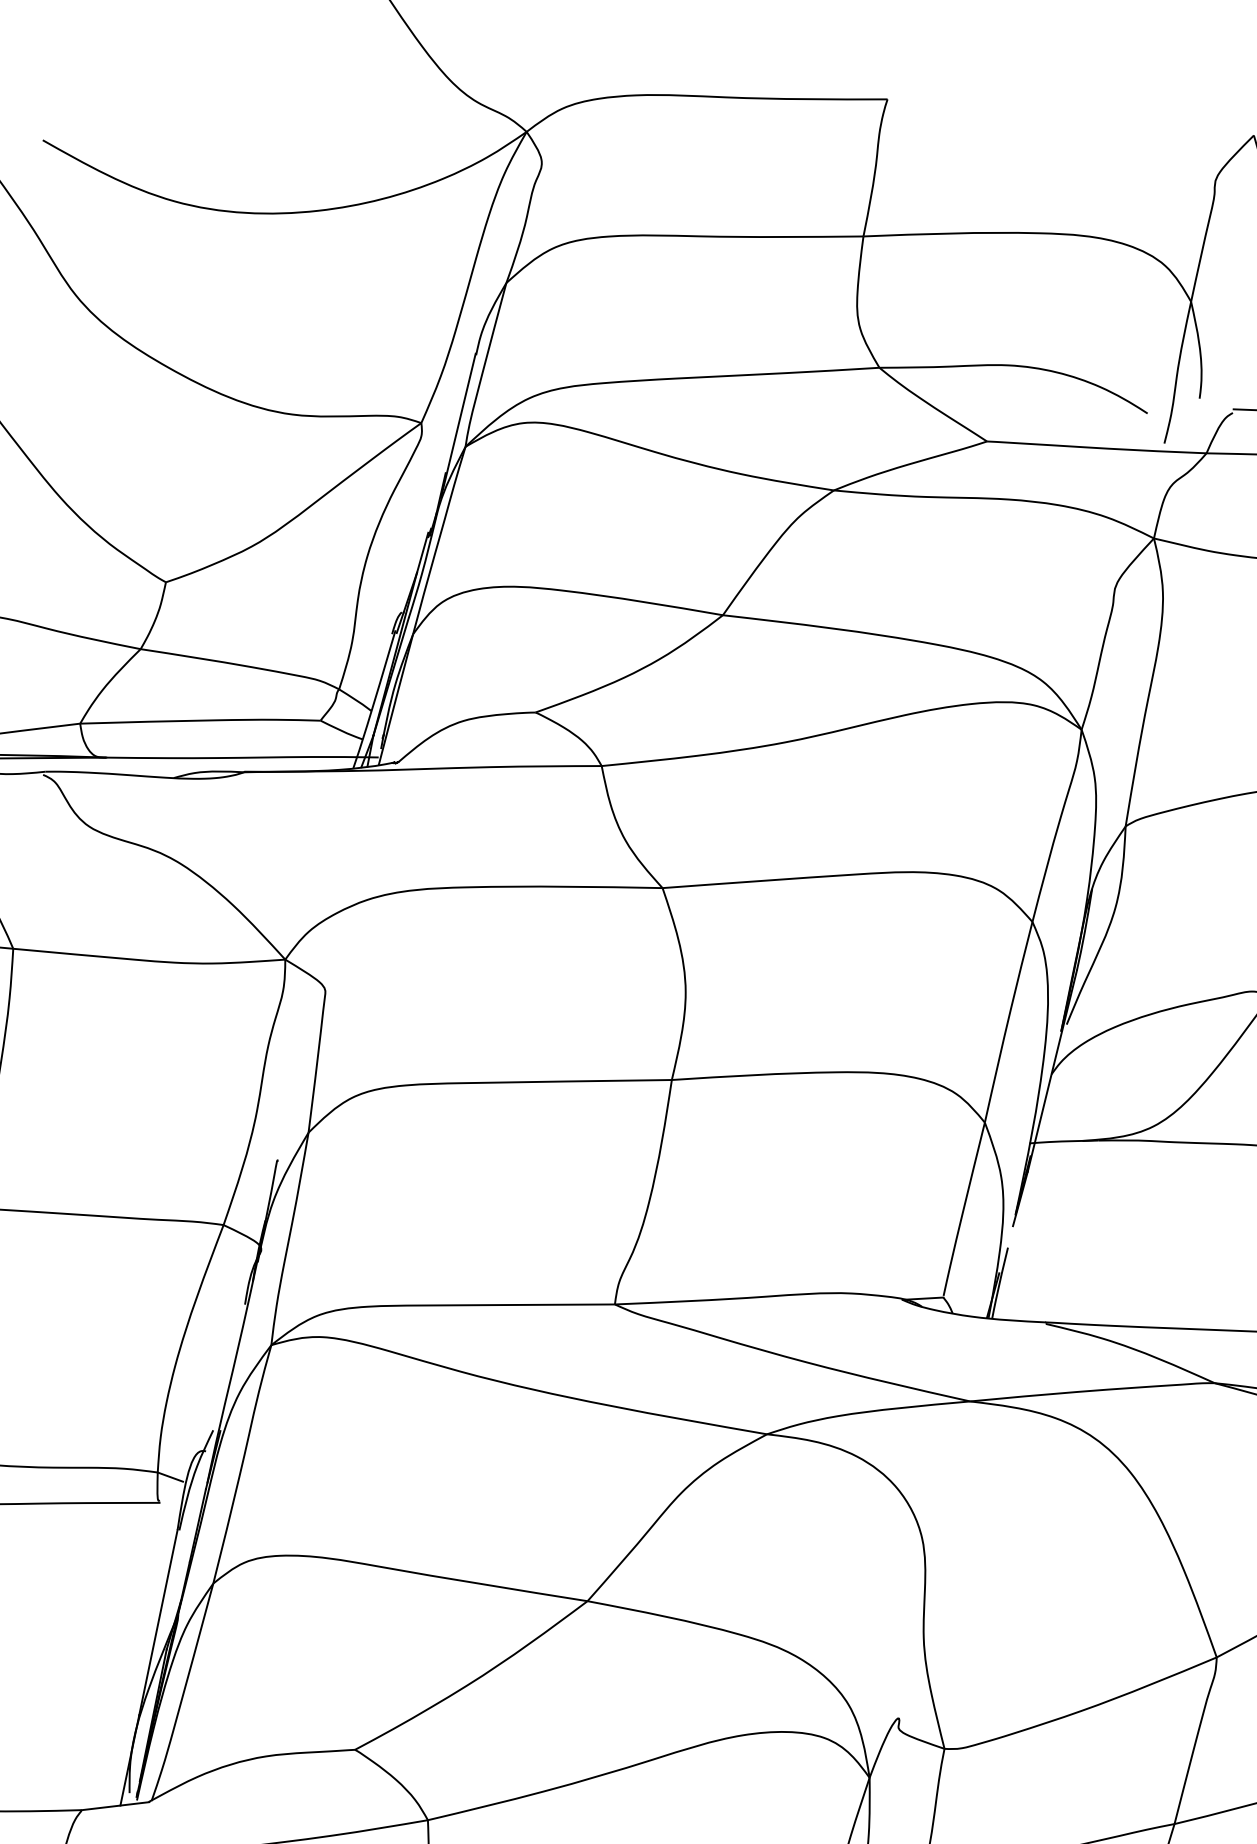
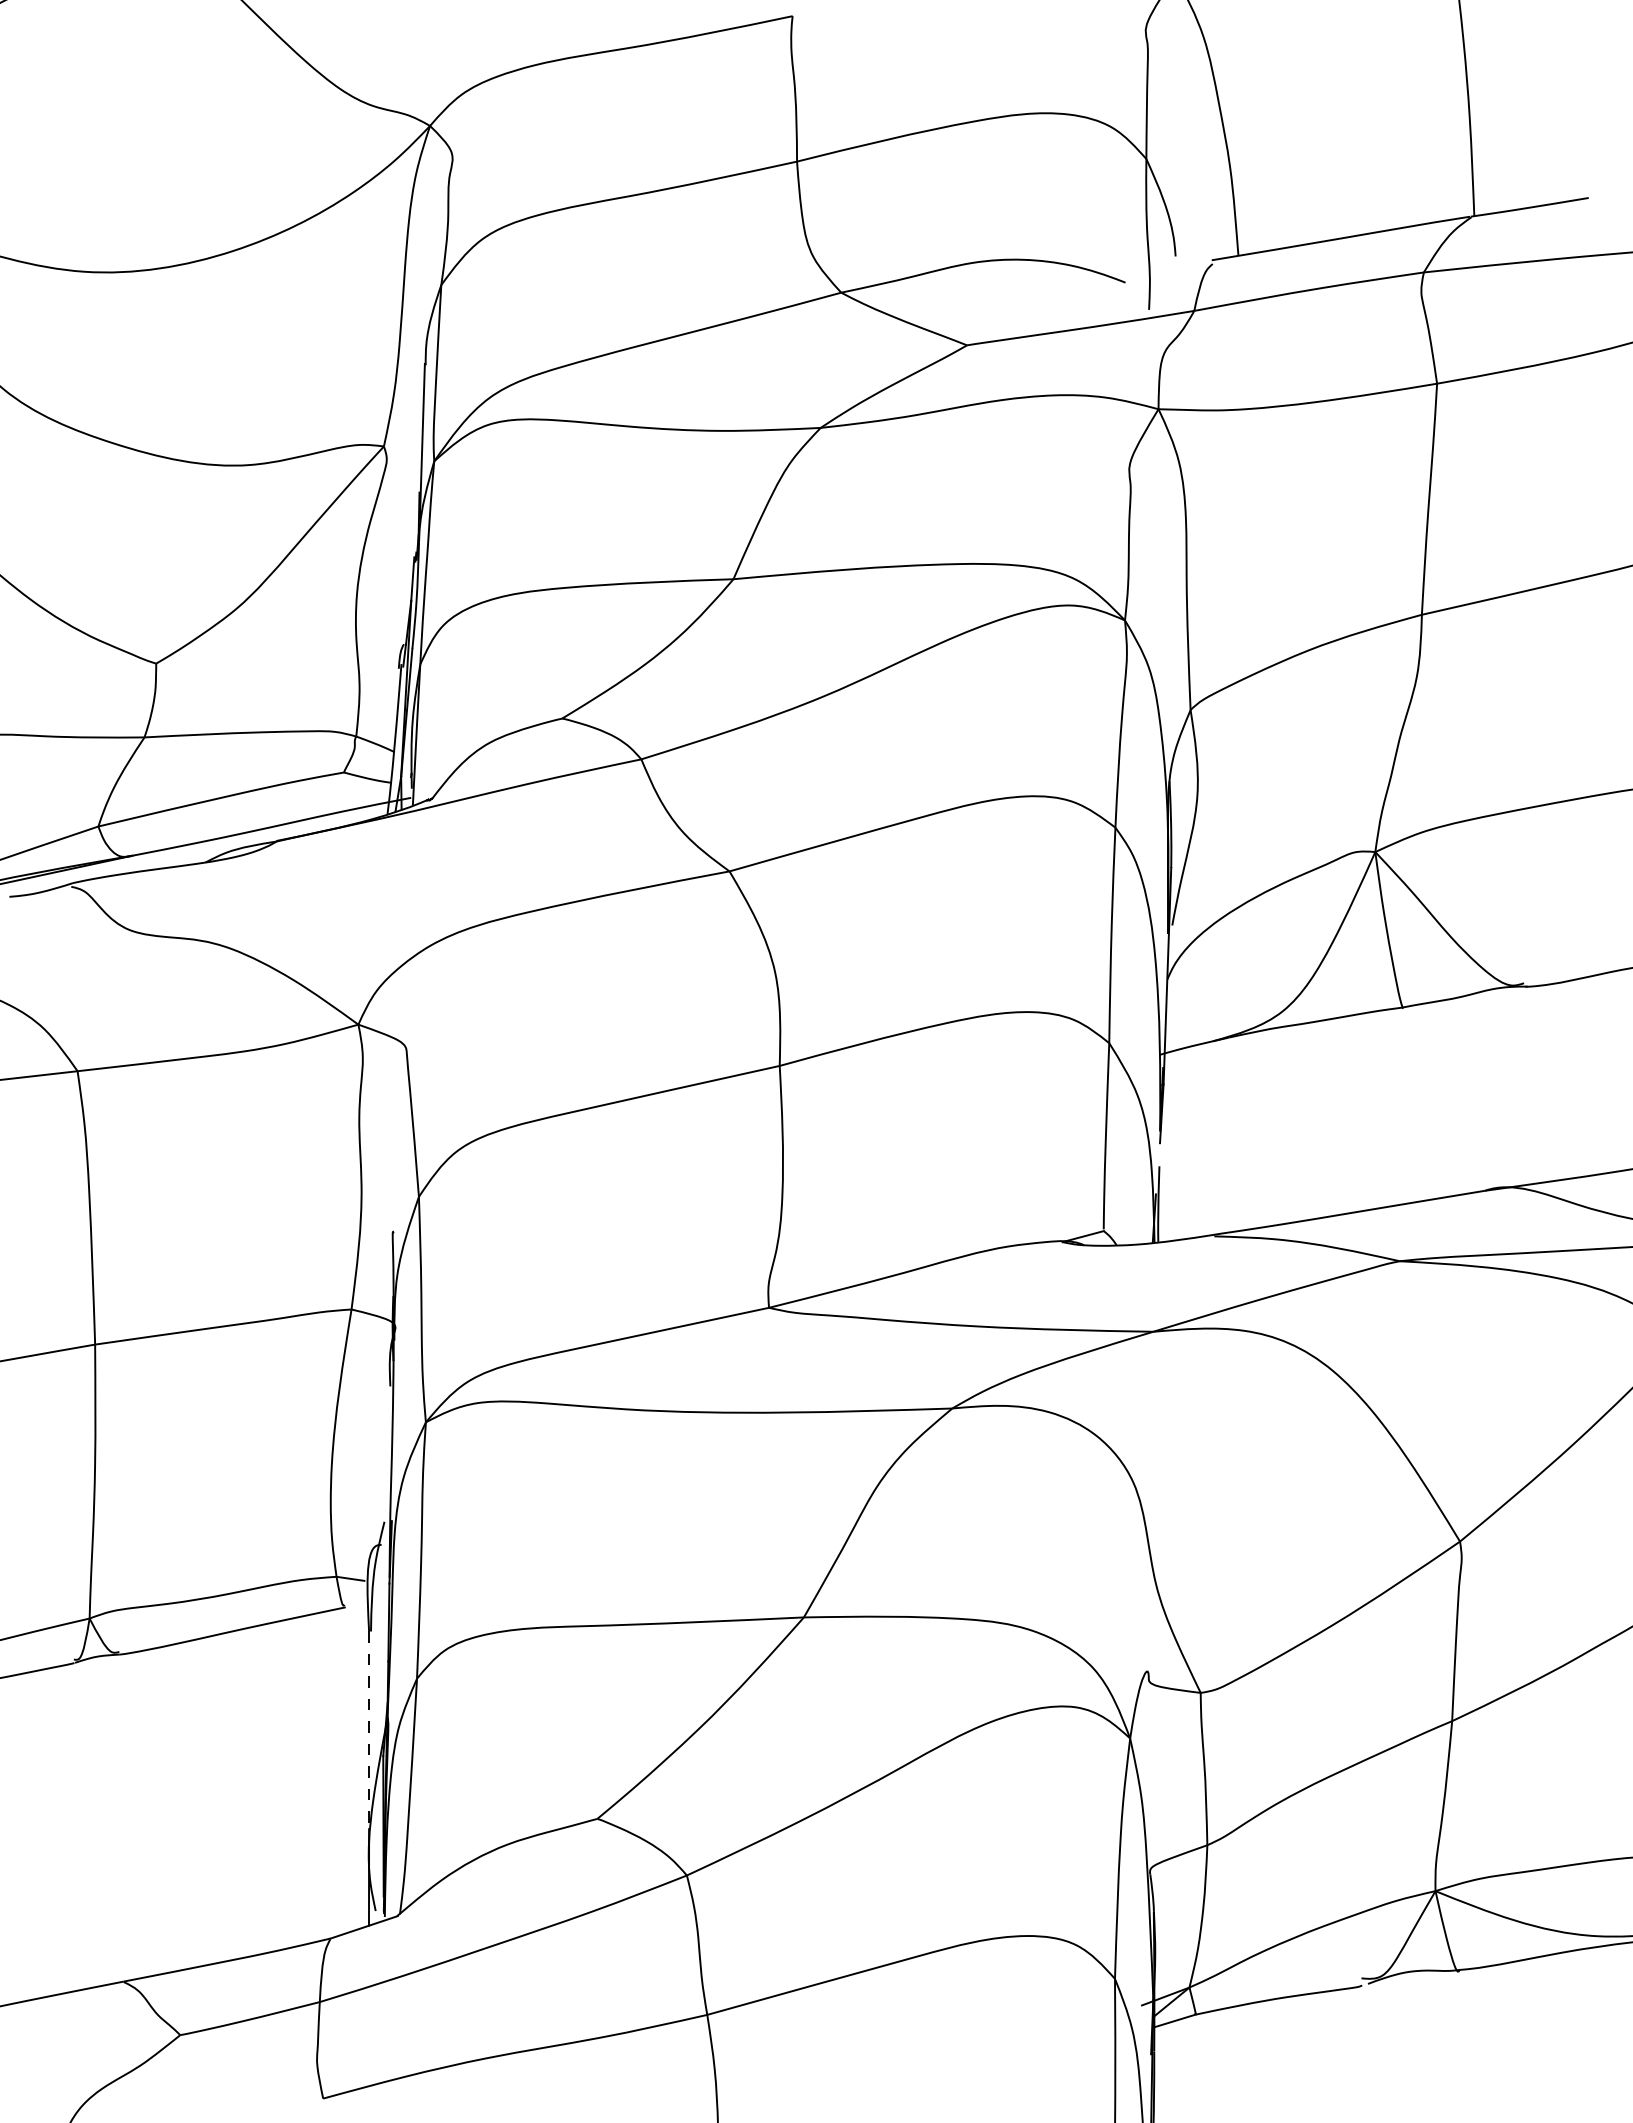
line: (158, 1622) -> (369, 1730), solid -> dashed

